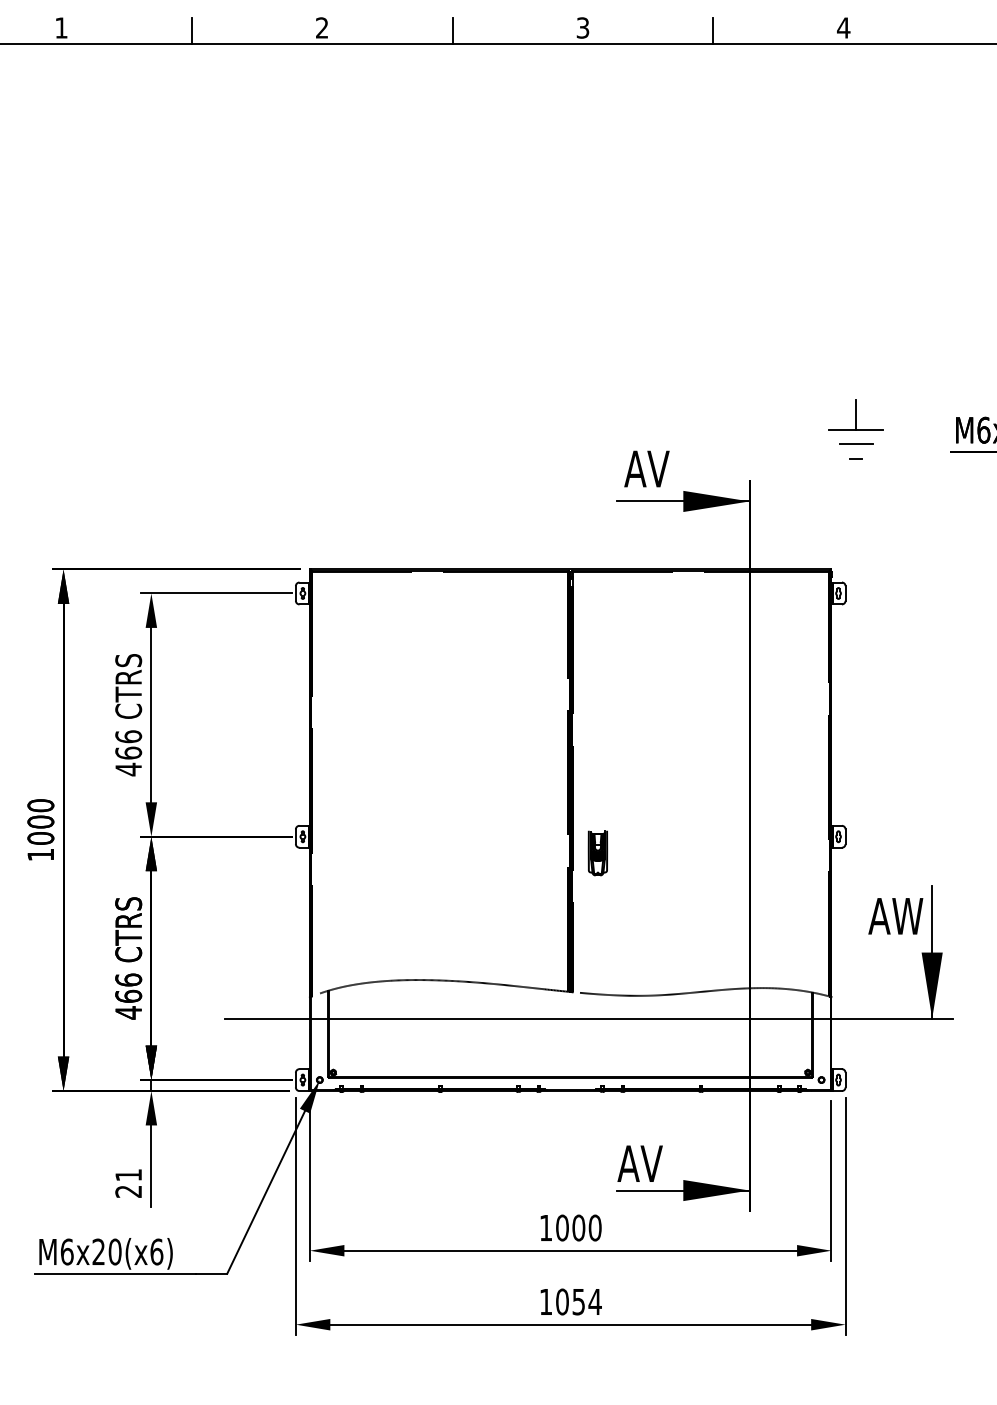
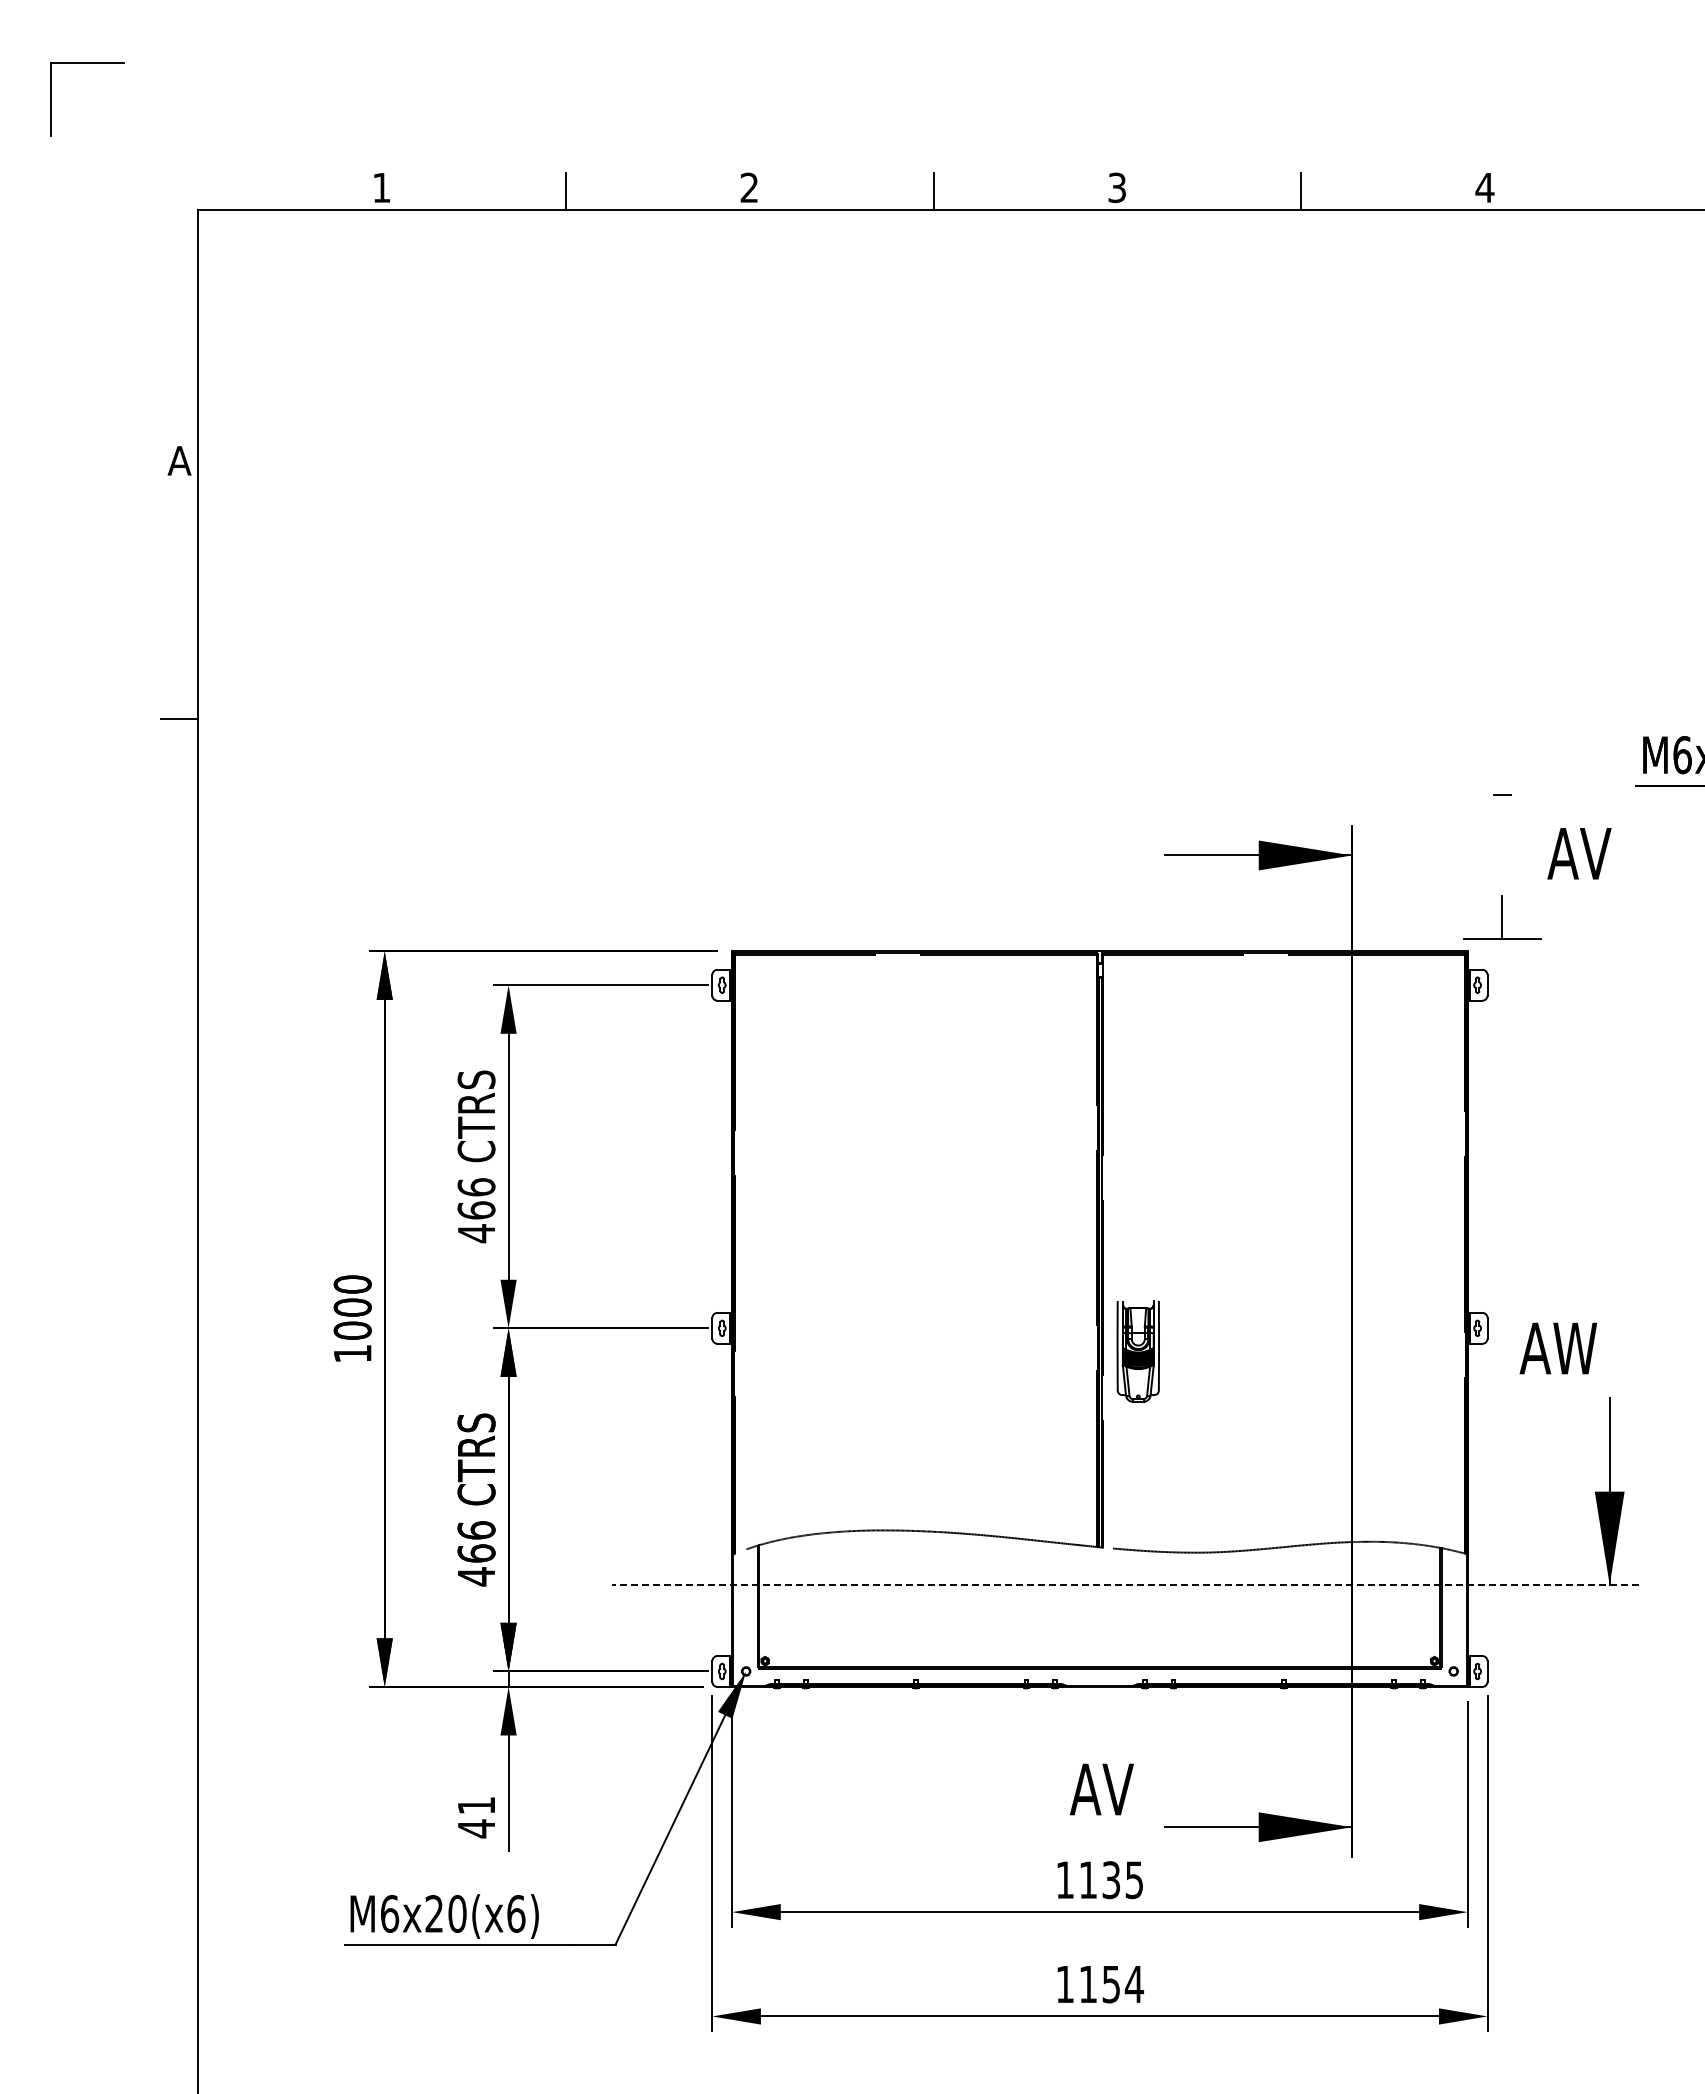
part: (856, 414) -> (1502, 917), moved
line: (856, 444) -> (1502, 775), removed
text: (646, 468) -> (1579, 853), moved
part: (598, 853) -> (1138, 1351), size x1.6
text: (895, 916) -> (1558, 1348), moved
line: (588, 1019) -> (1125, 1585), solid -> dashed
text: (639, 1163) -> (1101, 1789), moved
text: (127, 1191) -> (475, 1828), 21 -> 41
text: (578, 1228) -> (1111, 1880), 1000 -> 1135
text: (562, 1302) -> (1088, 1984), 1054 -> 1154

